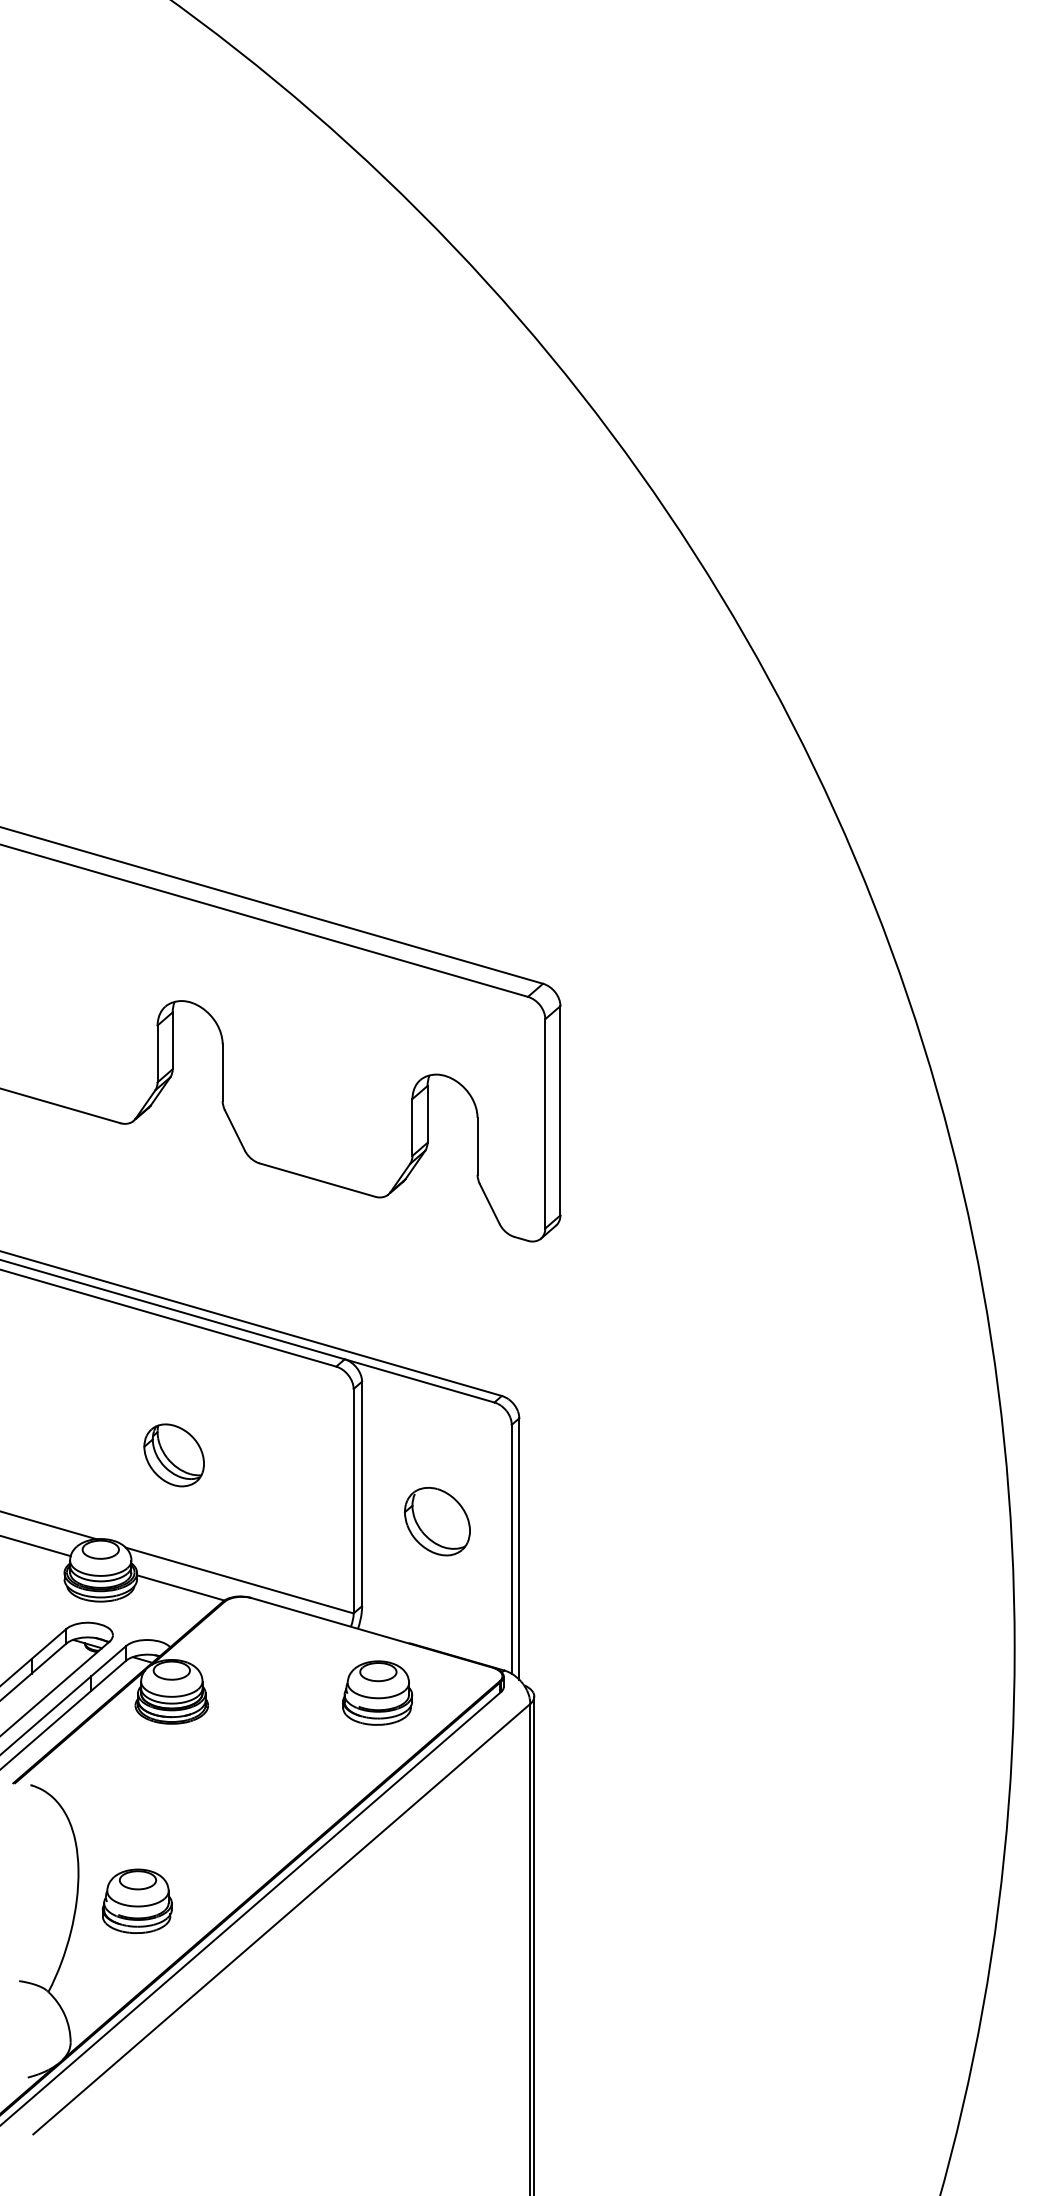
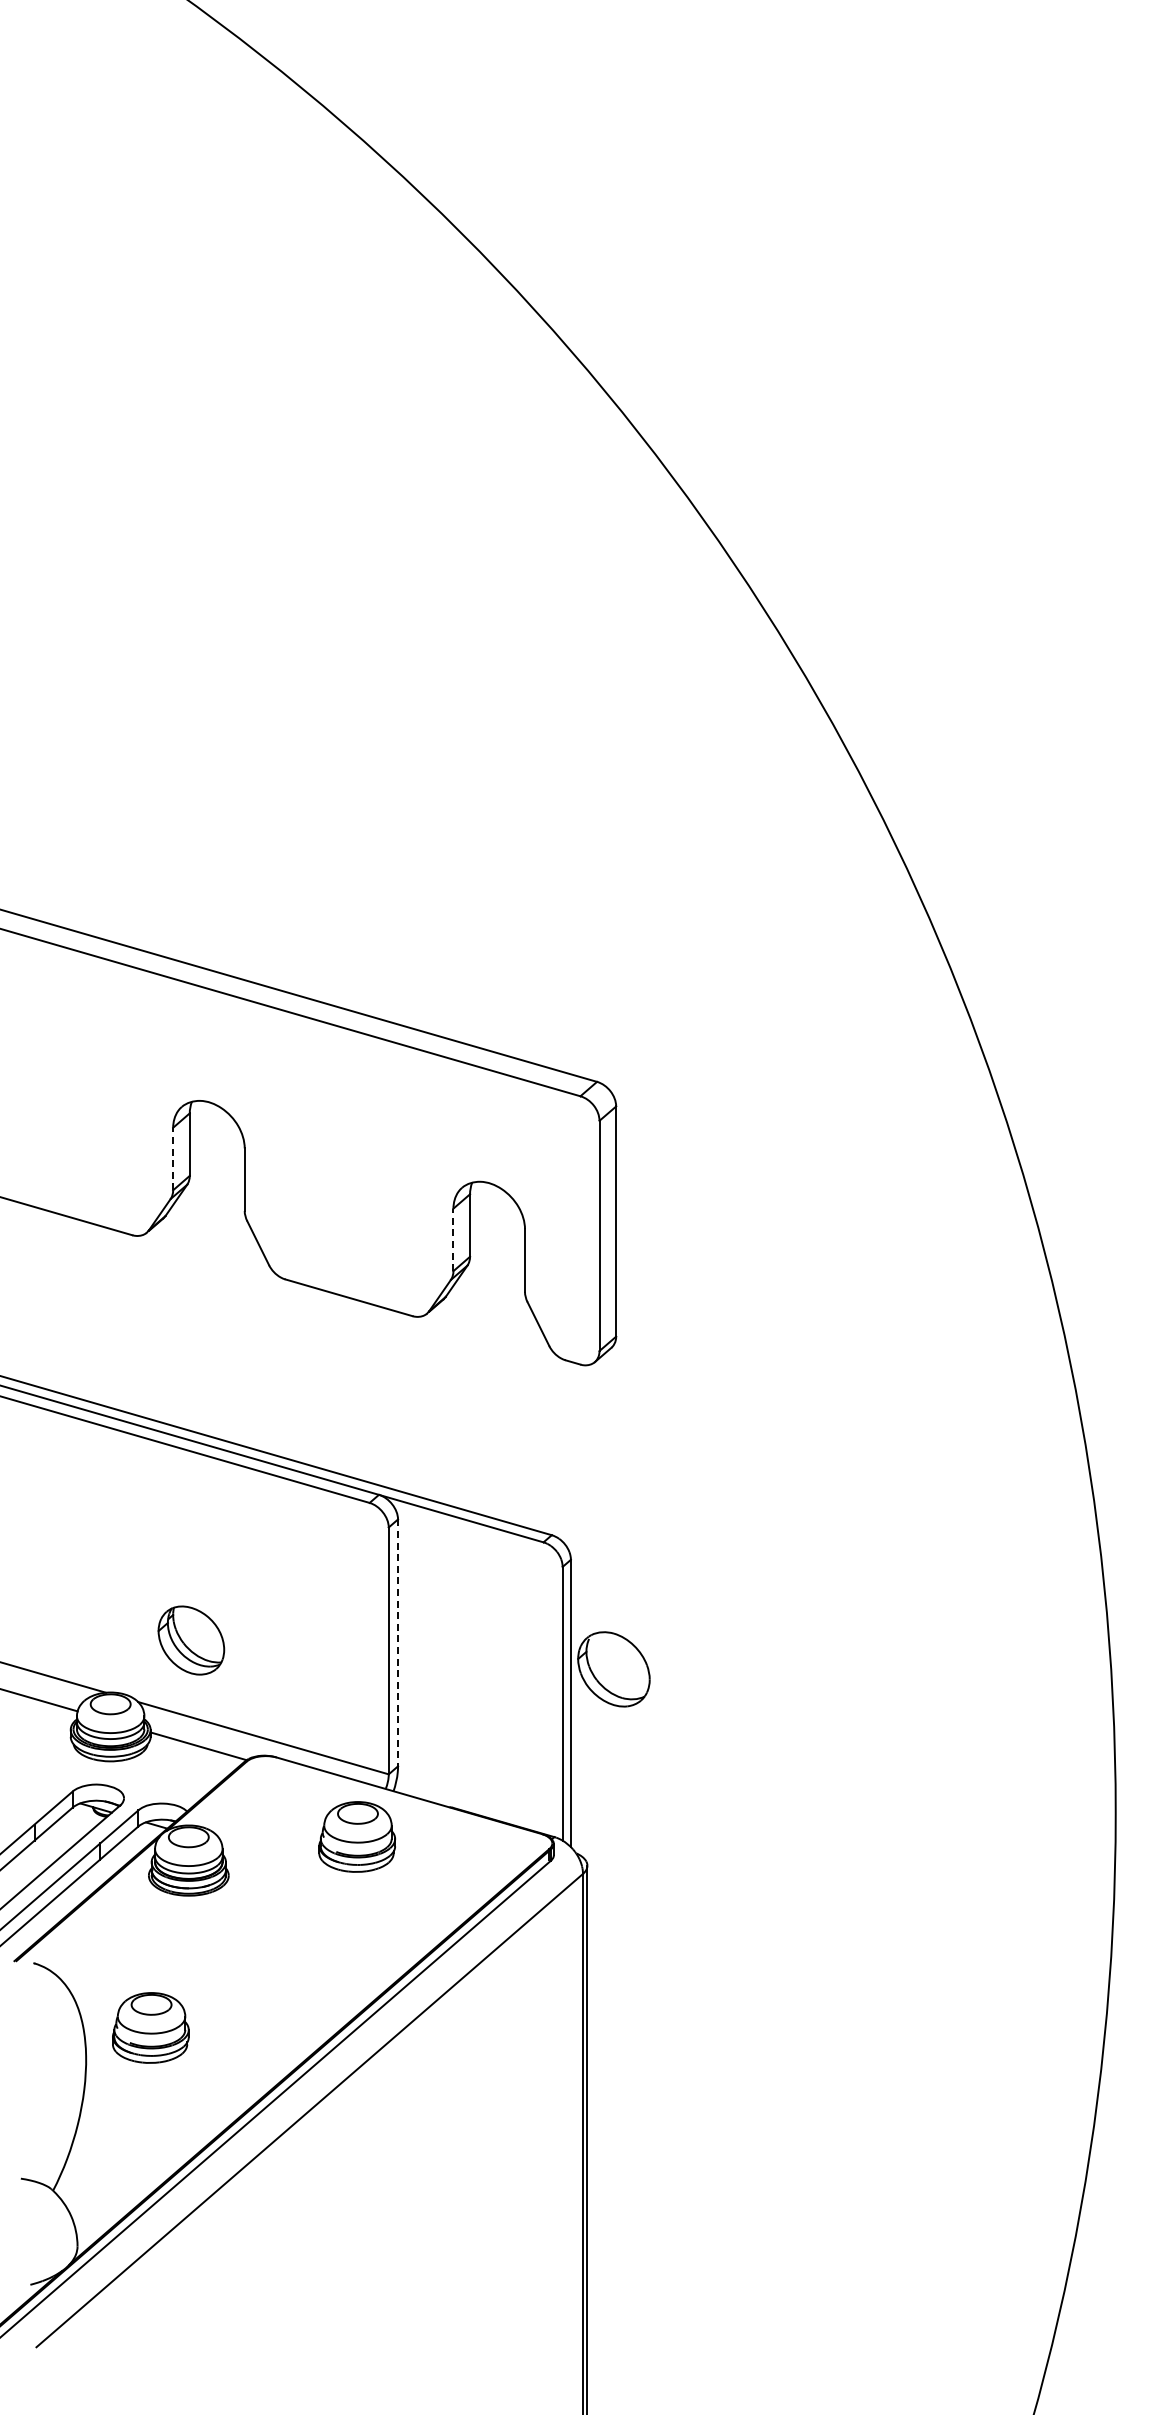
line: (157, 1053) -> (173, 1158), solid -> dashed
line: (412, 1127) -> (453, 1239), solid -> dashed
part: (174, 1455) -> (191, 1640), moved
line: (362, 1494) -> (398, 1643), solid -> dashed
part: (437, 1521) -> (613, 1669), moved
part: (377, 1692) -> (356, 1836), moved
part: (137, 1900) -> (150, 2027), moved

